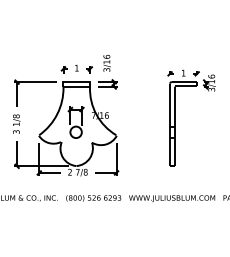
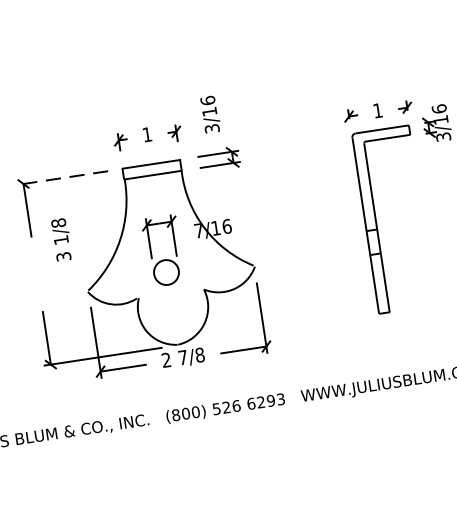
line: (34, 82) -> (61, 179), solid -> dashed
text: (16, 123) -> (61, 238), moved

